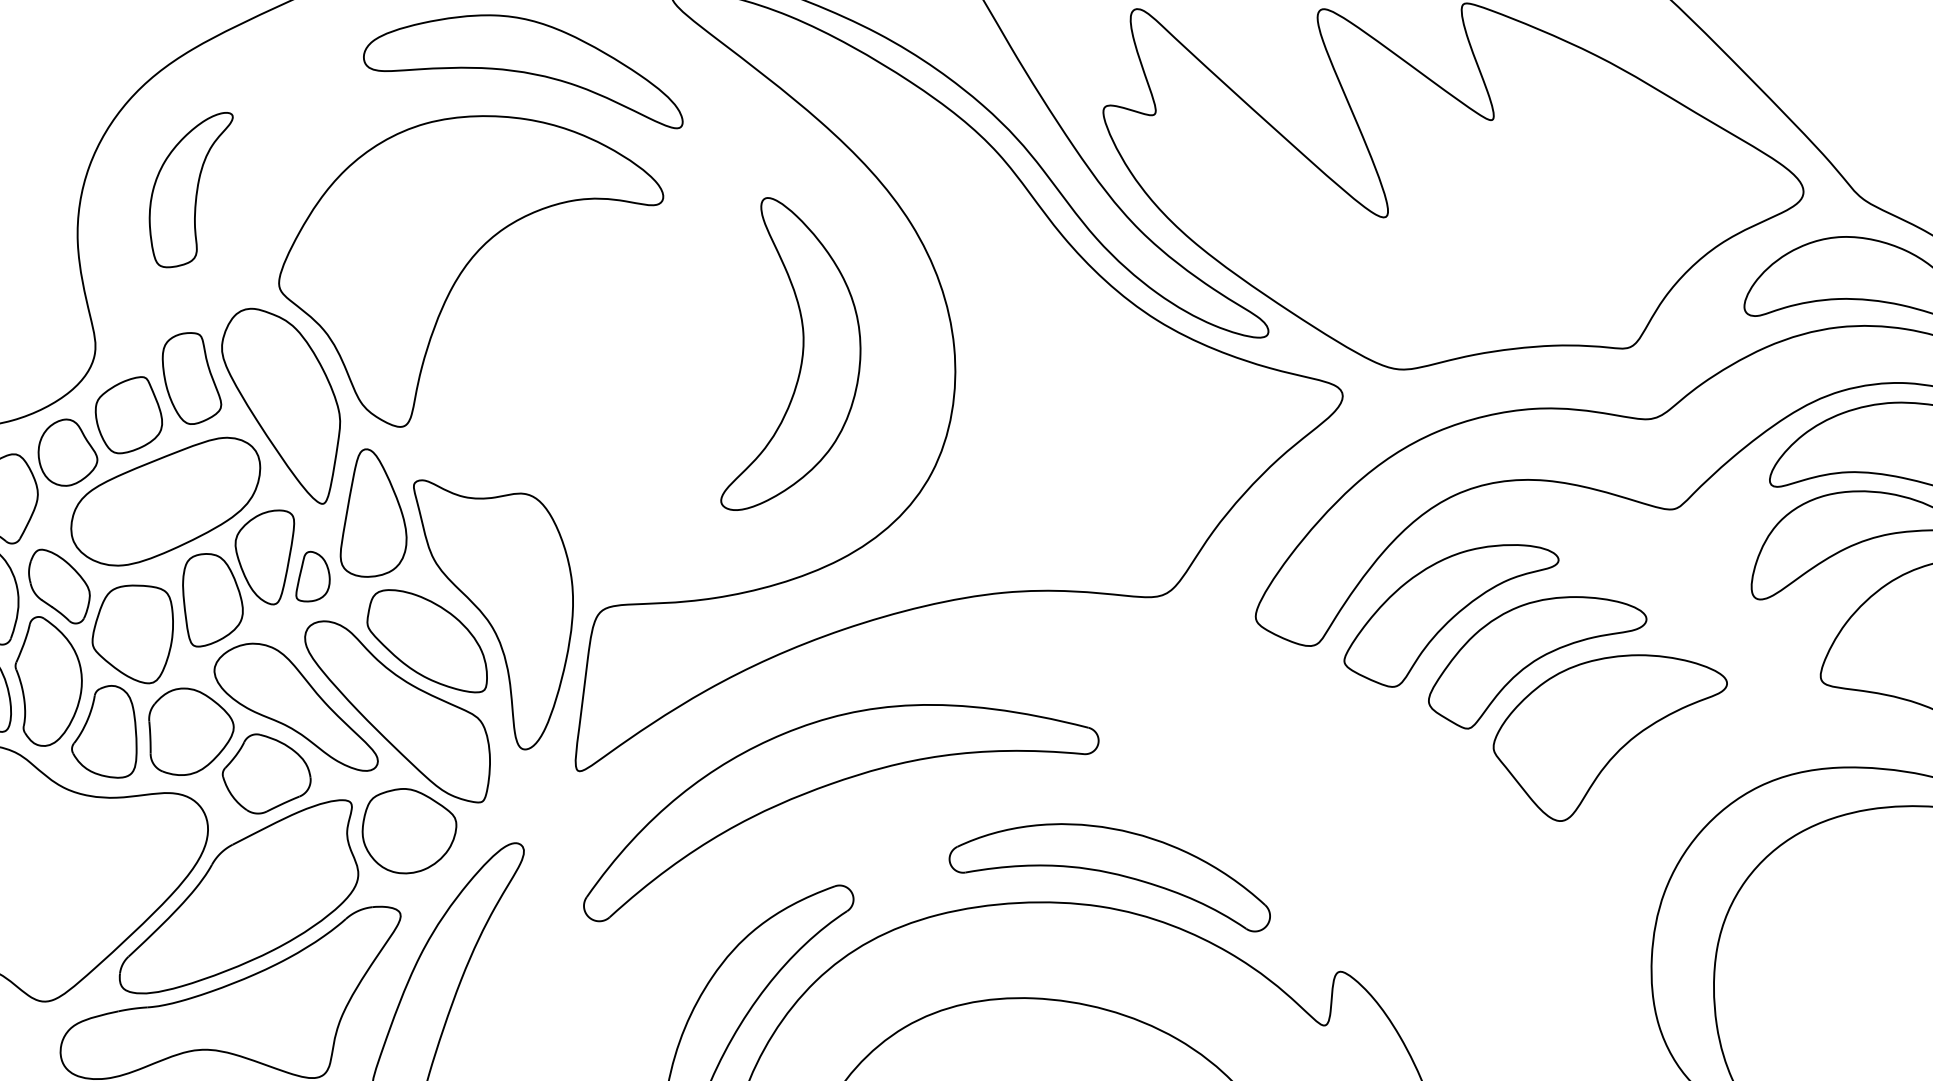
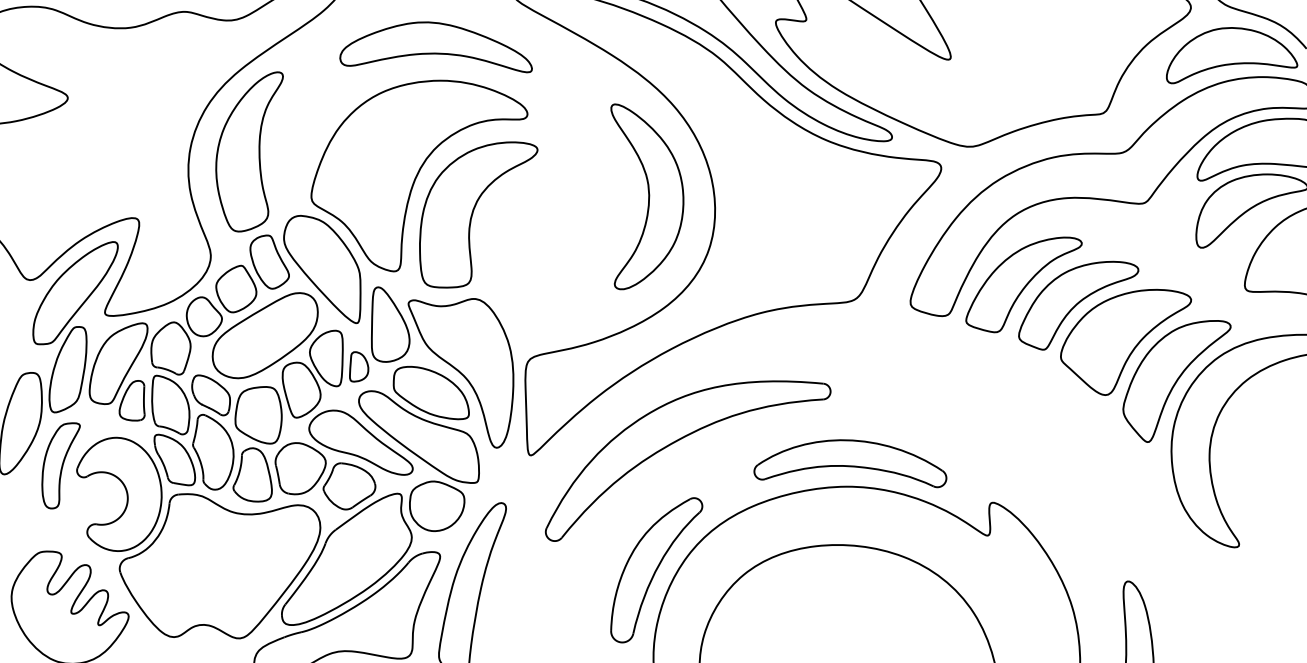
part: (187, 187) -> (249, 151), size x1.67
part: (554, 353) -> (478, 214), added
part: (799, 360) -> (647, 196), moved
part: (1681, 816) -> (1176, 381), added

